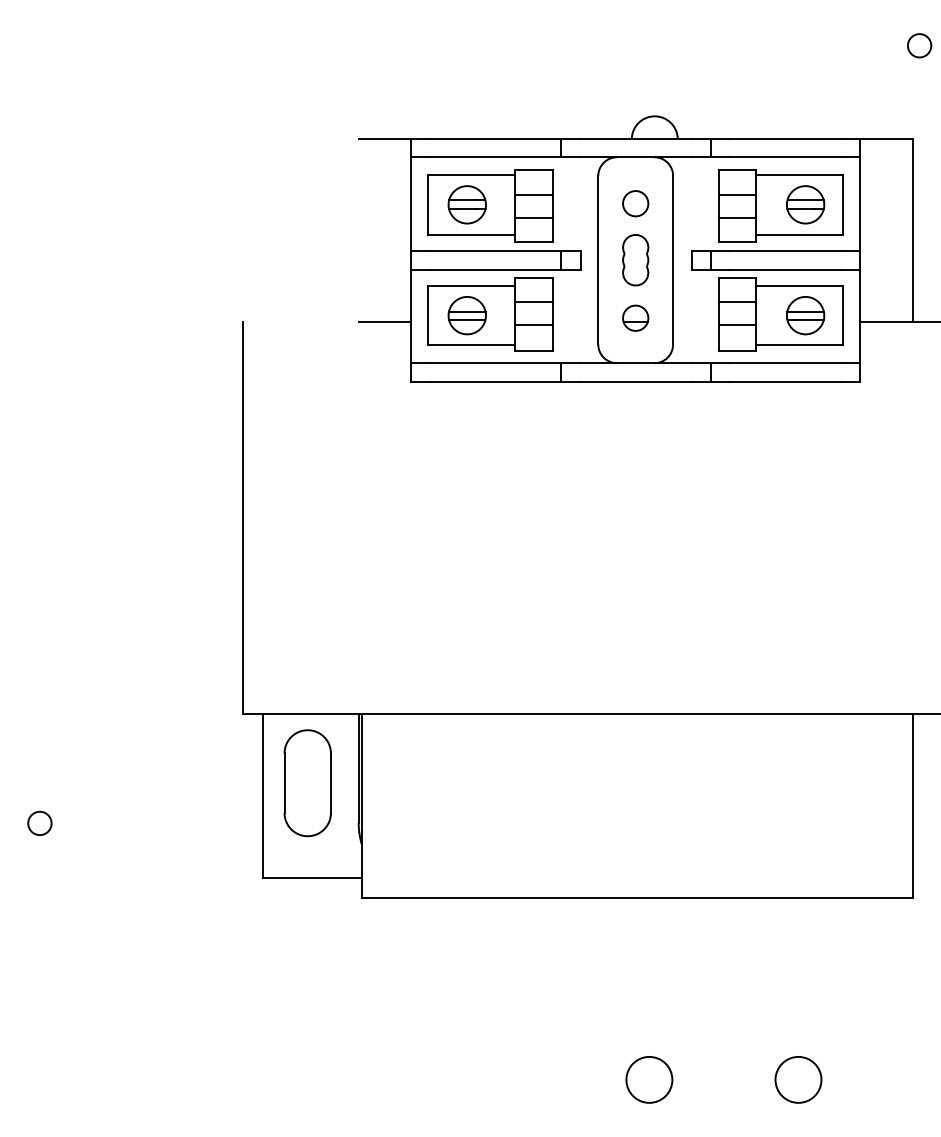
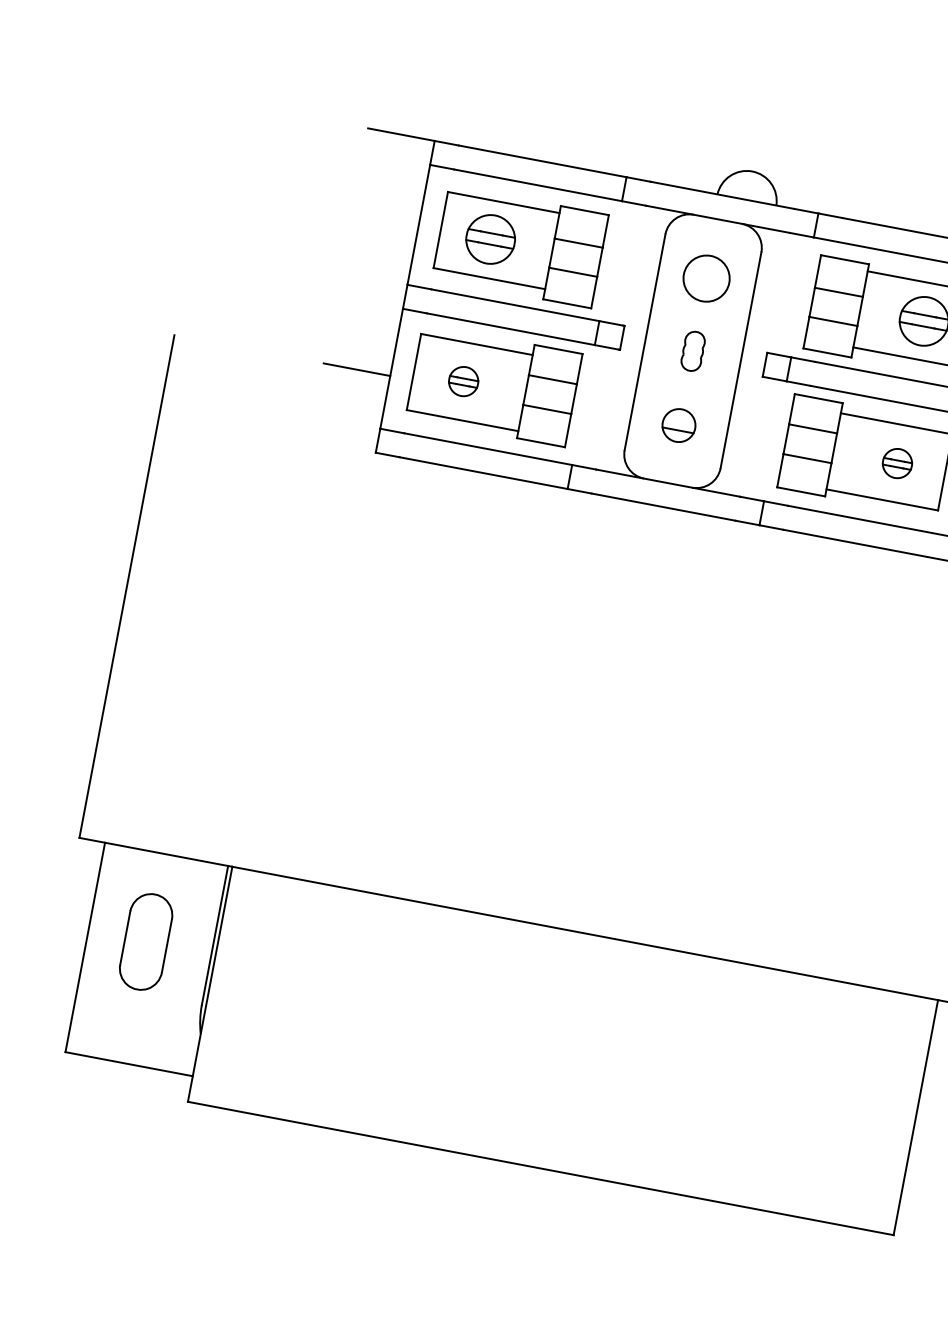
circle: (635, 203) -> (706, 278), size x1.4
part: (635, 260) -> (692, 351), size x0.6
part: (466, 315) -> (462, 381), size x0.6
part: (805, 315) -> (897, 463), size x0.6
part: (307, 783) -> (145, 942), size x0.7

